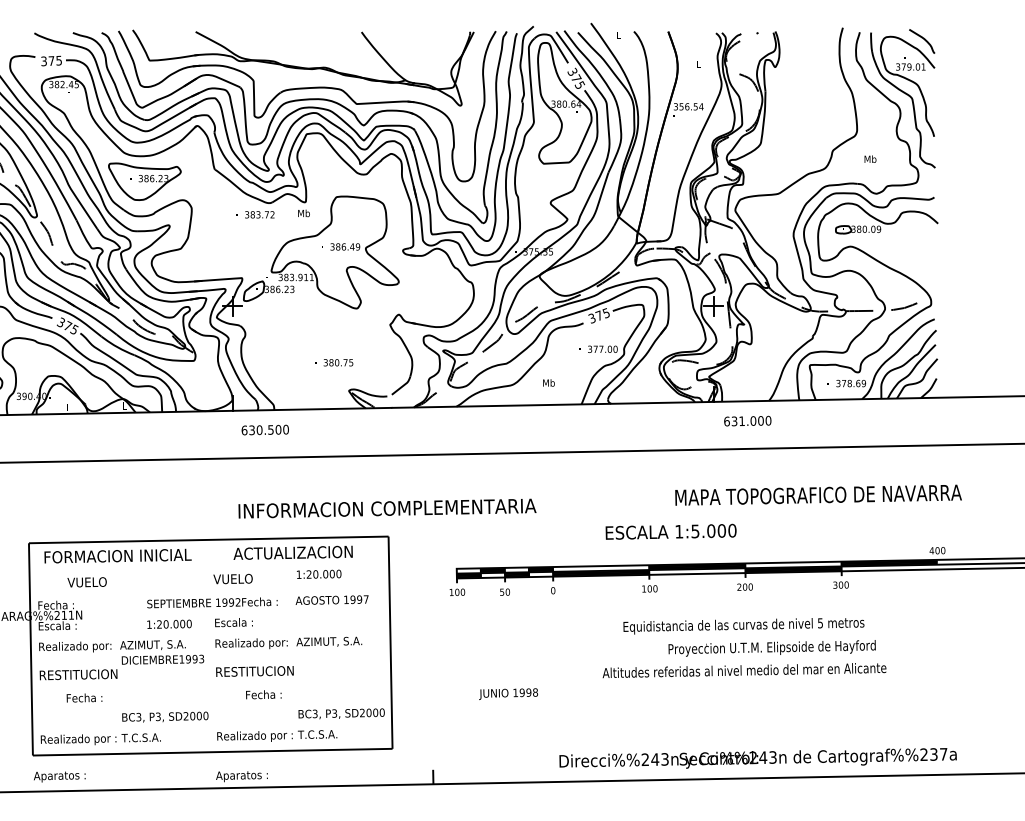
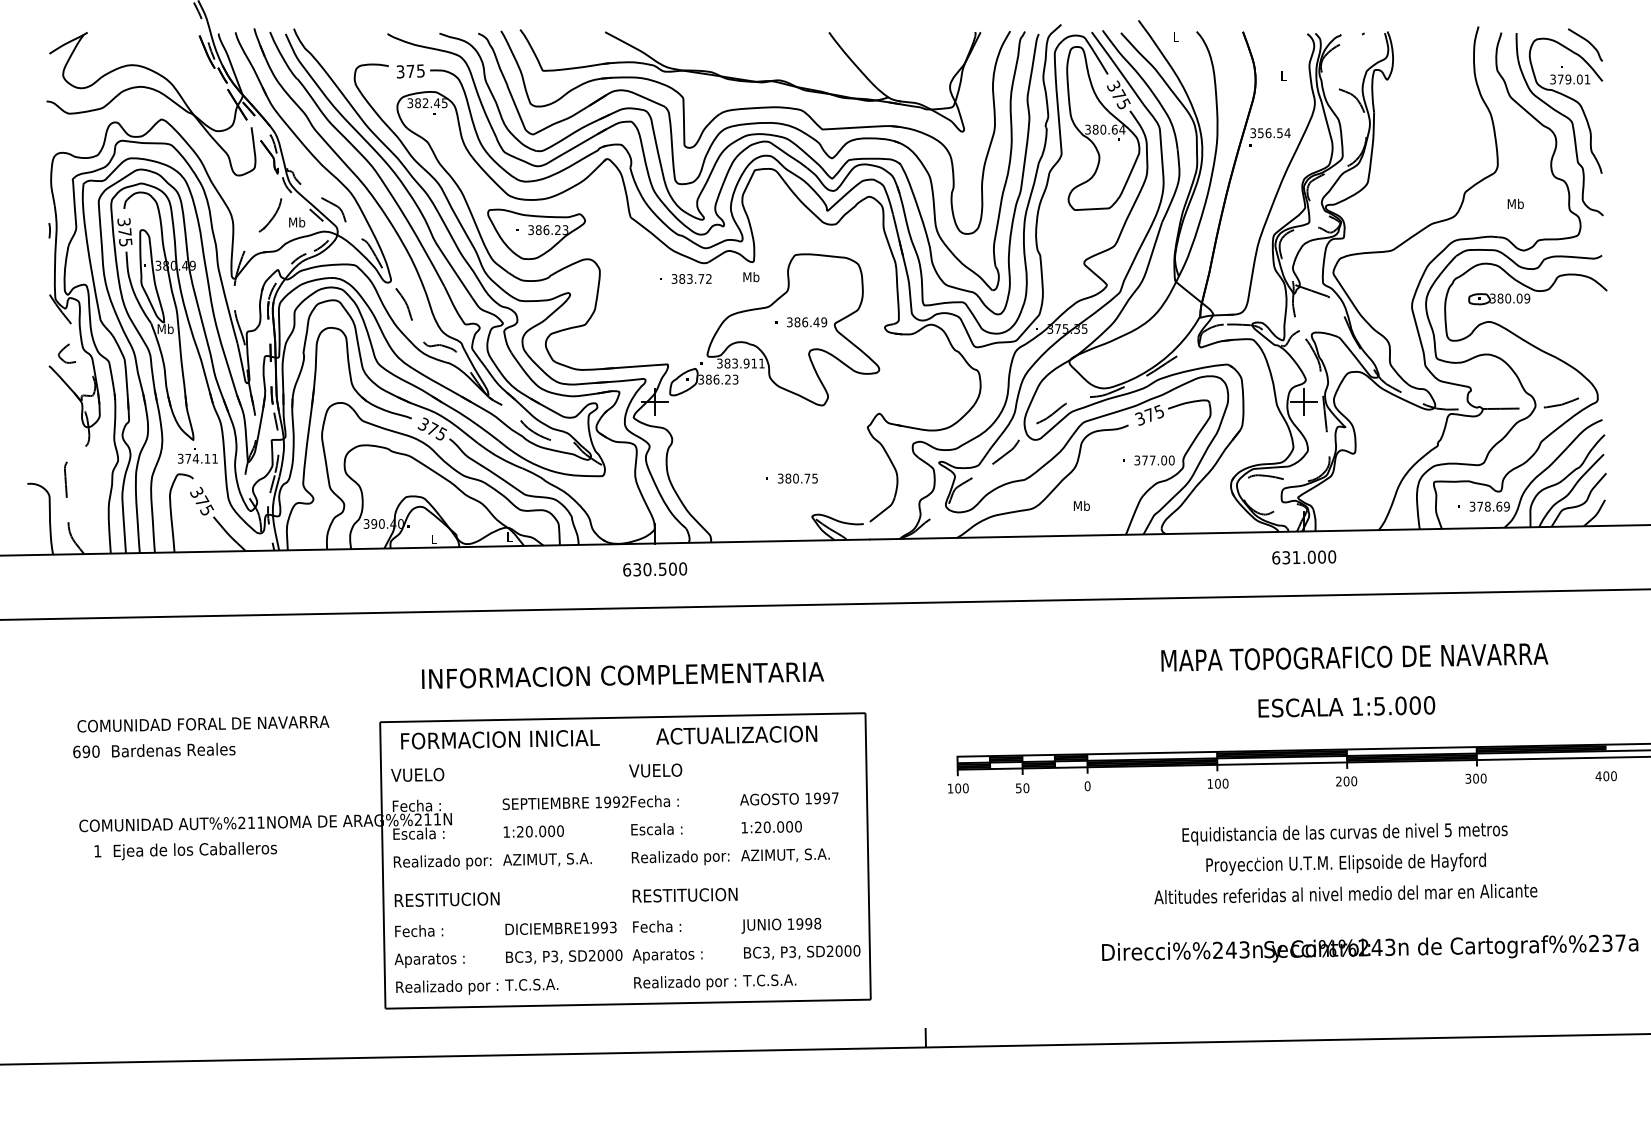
text: (747, 421) -> (1304, 557), moved
text: (265, 430) -> (655, 569), moved
text: (818, 495) -> (1354, 657), moved
text: (387, 508) -> (623, 675), moved
text: (670, 531) -> (1346, 706), moved
text: (936, 550) -> (1605, 776), moved
text: (318, 573) -> (771, 826), moved
text: (87, 582) -> (417, 774), moved
text: (212, 602) -> (590, 802), moved
text: (169, 624) -> (533, 831), moved
text: (771, 647) -> (1345, 863), moved
text: (162, 659) -> (560, 928), moved
text: (508, 693) -> (781, 925), moved
text: (264, 694) -> (657, 926), moved
text: (84, 698) -> (419, 931), moved
text: (758, 758) -> (1370, 948), moved
text: (59, 776) -> (429, 960), moved
text: (241, 776) -> (667, 956), moved

